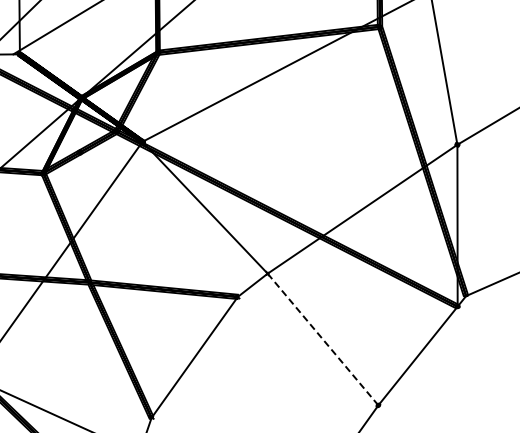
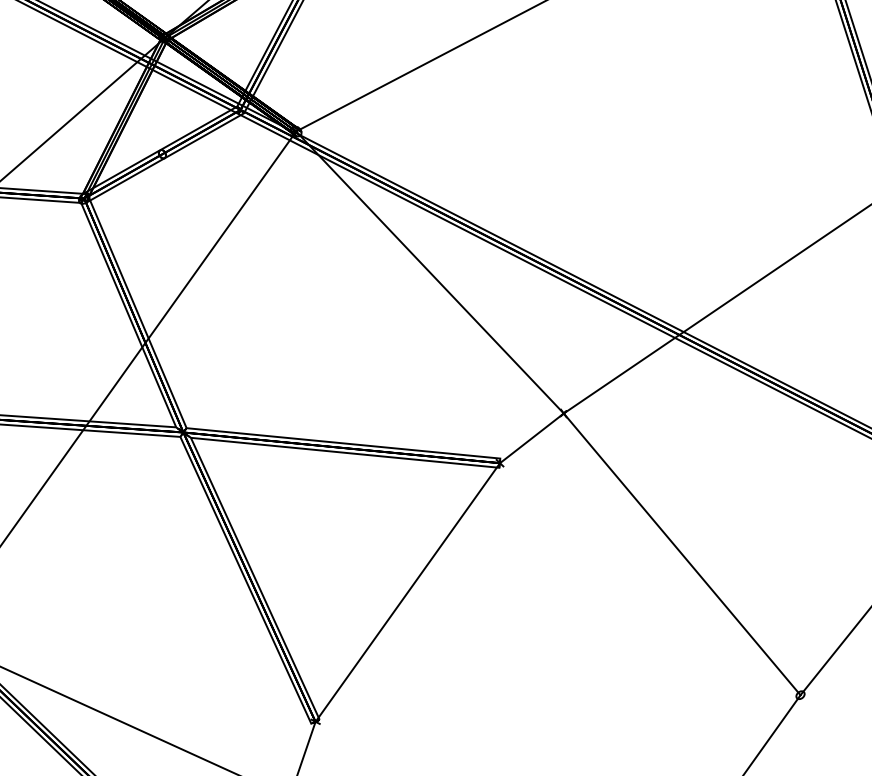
line: (322, 339) -> (681, 554), dashed -> solid

